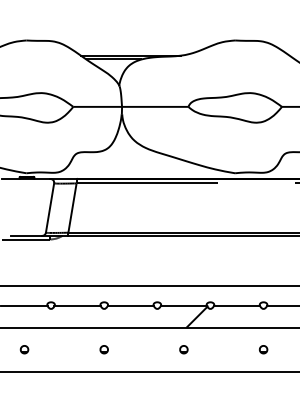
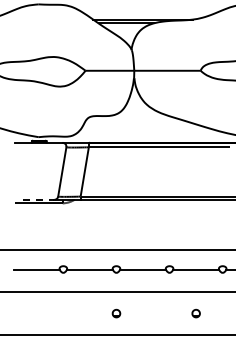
line: (26, 235) -> (38, 199), solid -> dashed
hatch: (197, 316) -> (209, 280), removed
part: (24, 349) -> (36, 313), removed

